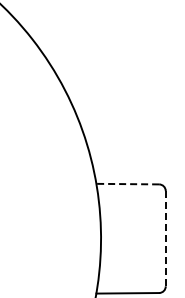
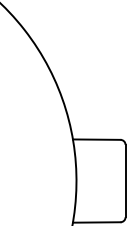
line: (127, 184) -> (96, 139), dashed -> solid
line: (165, 238) -> (125, 180), dashed -> solid

